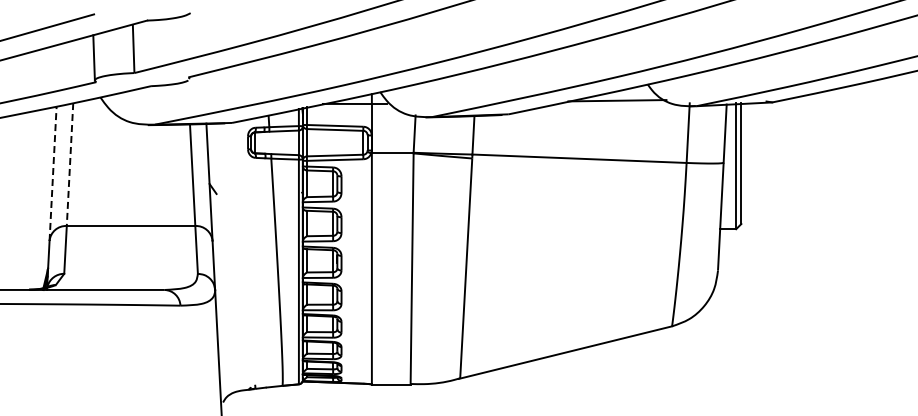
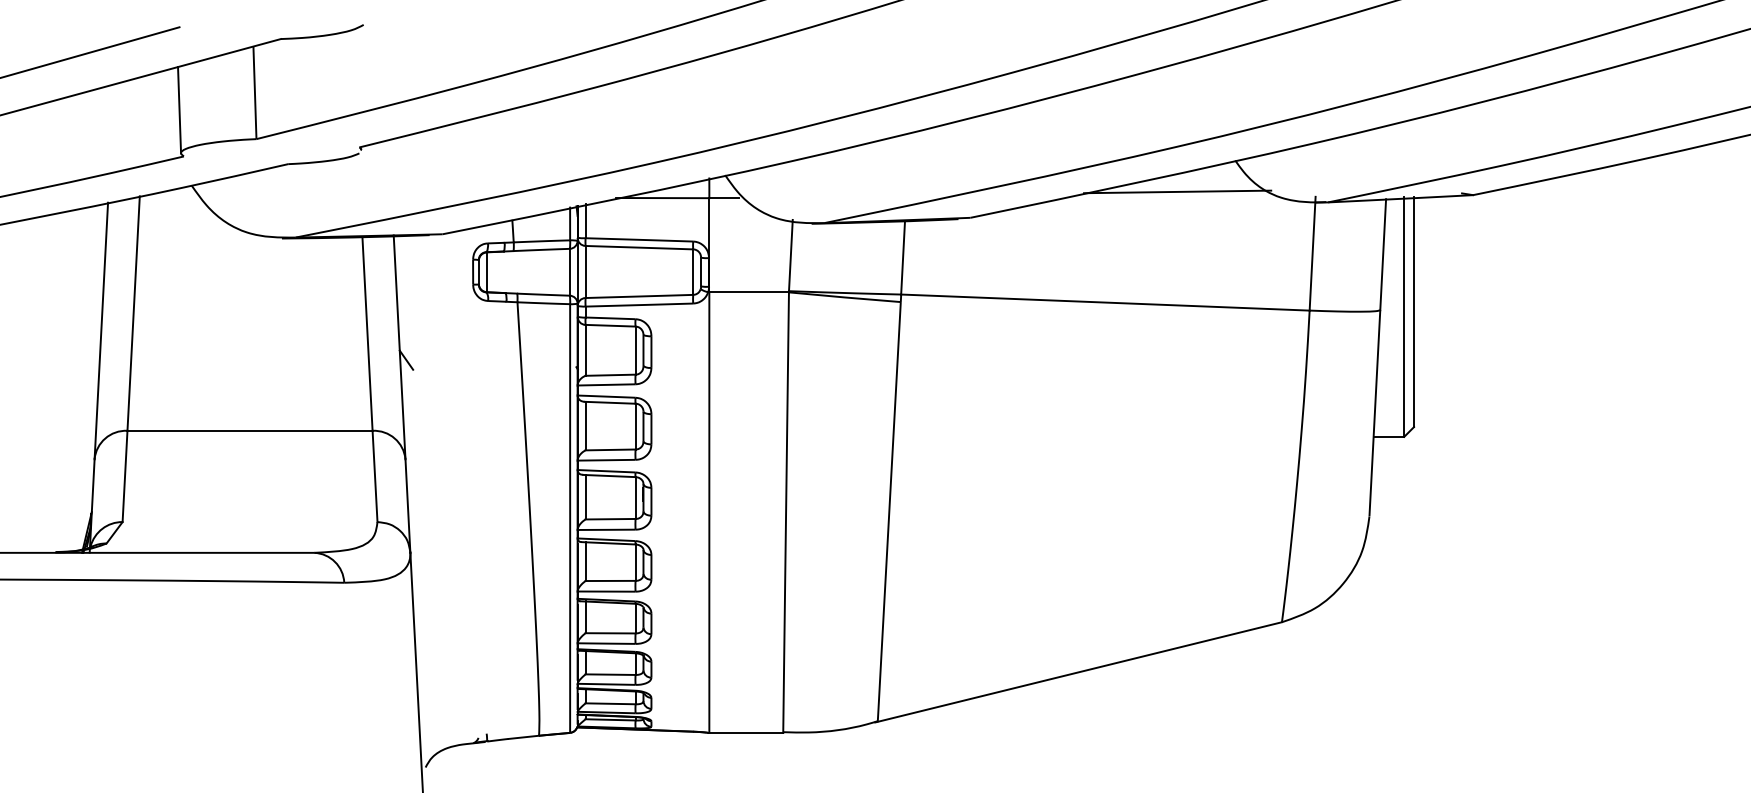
line: (70, 164) -> (134, 313), dashed -> solid
line: (53, 173) -> (102, 330), dashed -> solid

